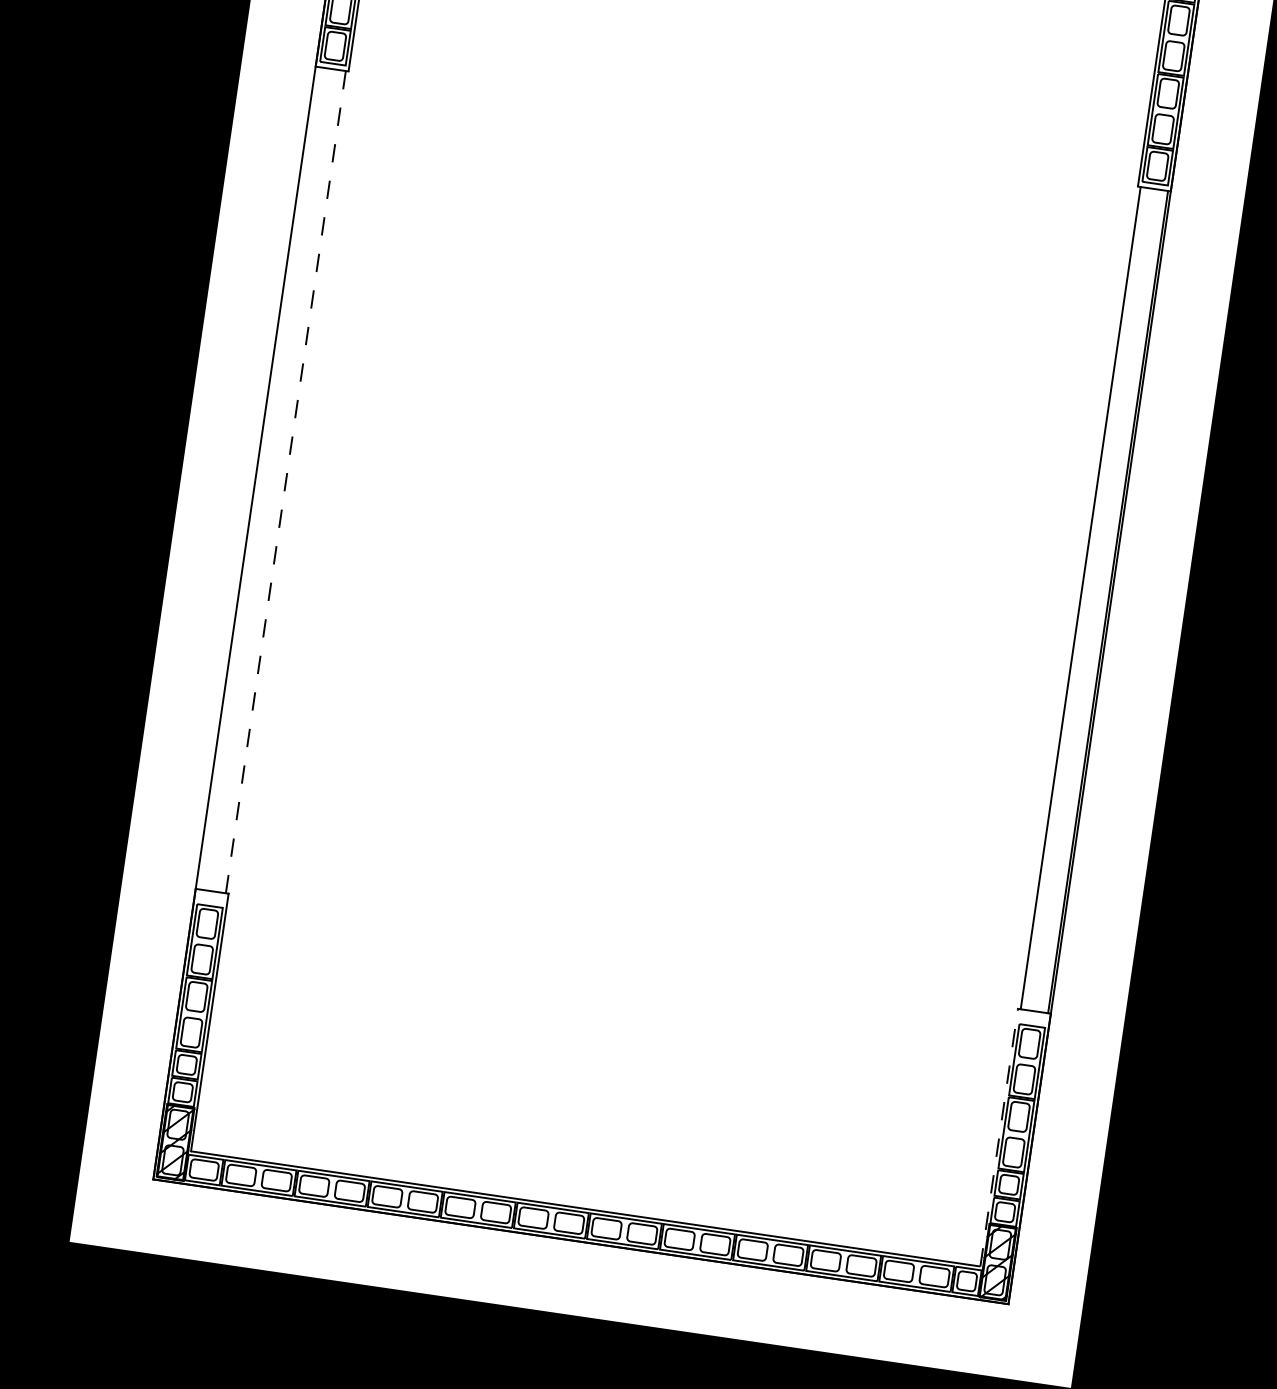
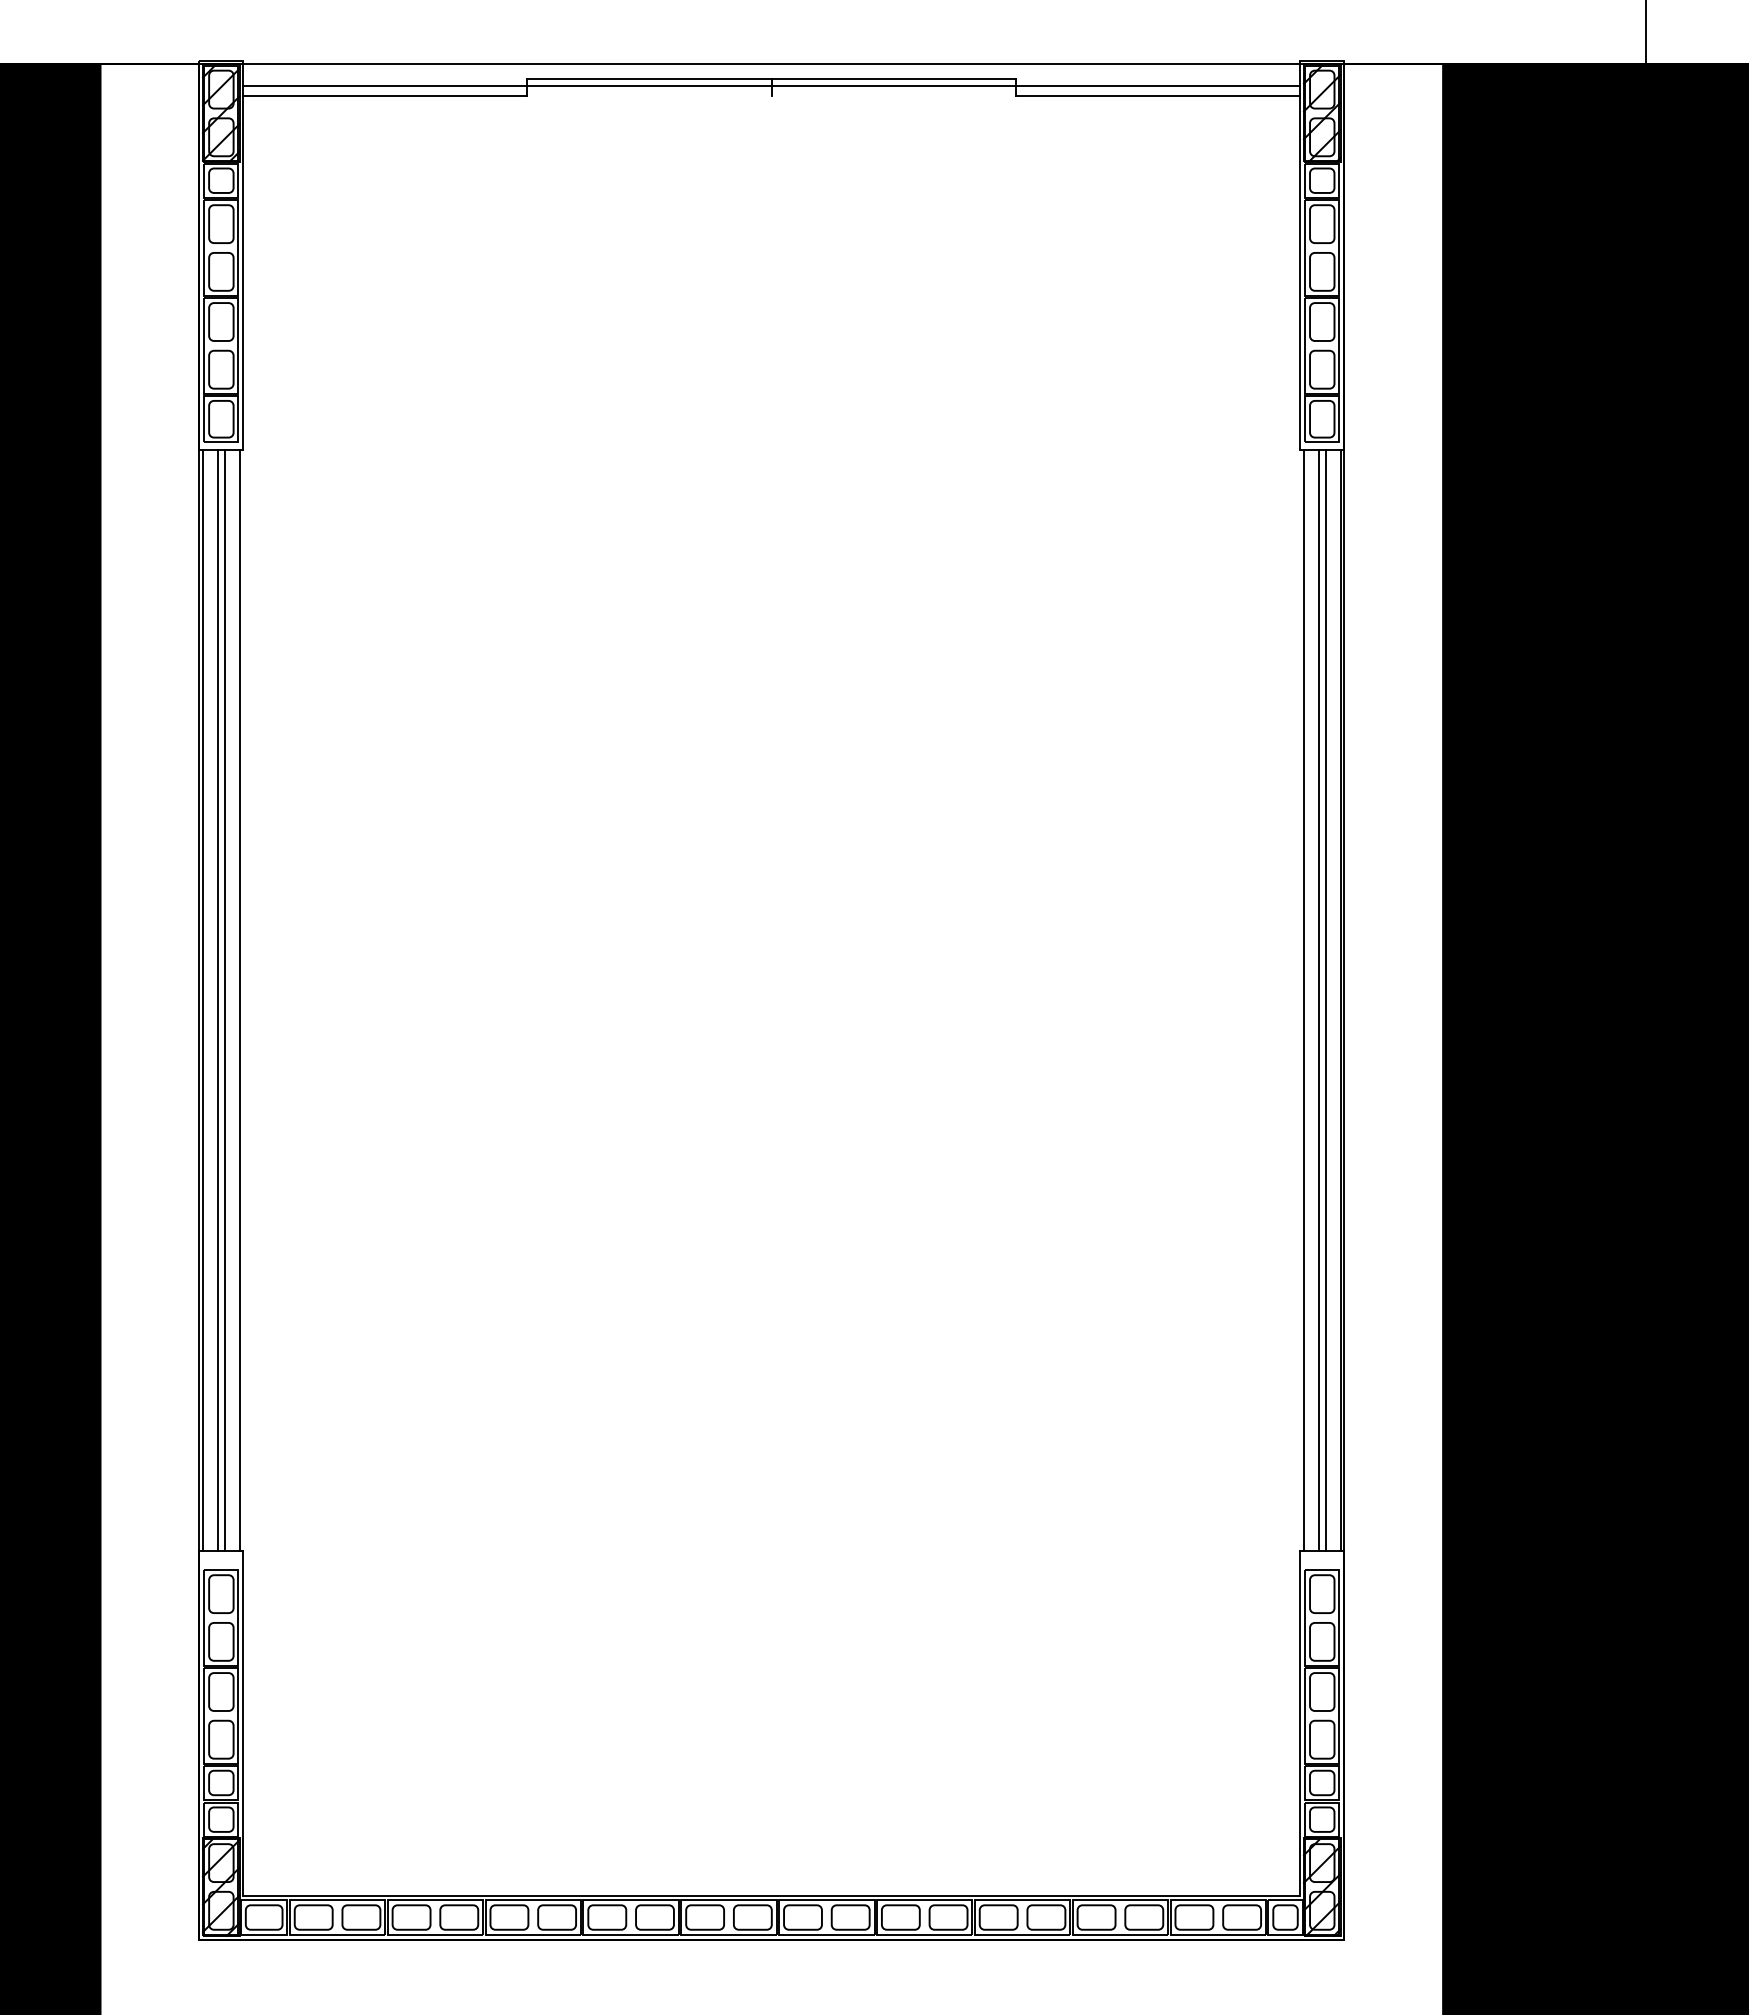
line: (258, 477) -> (203, 999), added
line: (269, 479) -> (217, 999), added
line: (275, 480) -> (225, 999), added
line: (285, 481) -> (239, 999), dashed -> solid
line: (1091, 599) -> (1318, 999), added
line: (1096, 600) -> (1325, 999), added
line: (999, 1137) -> (1300, 1722), dashed -> solid

